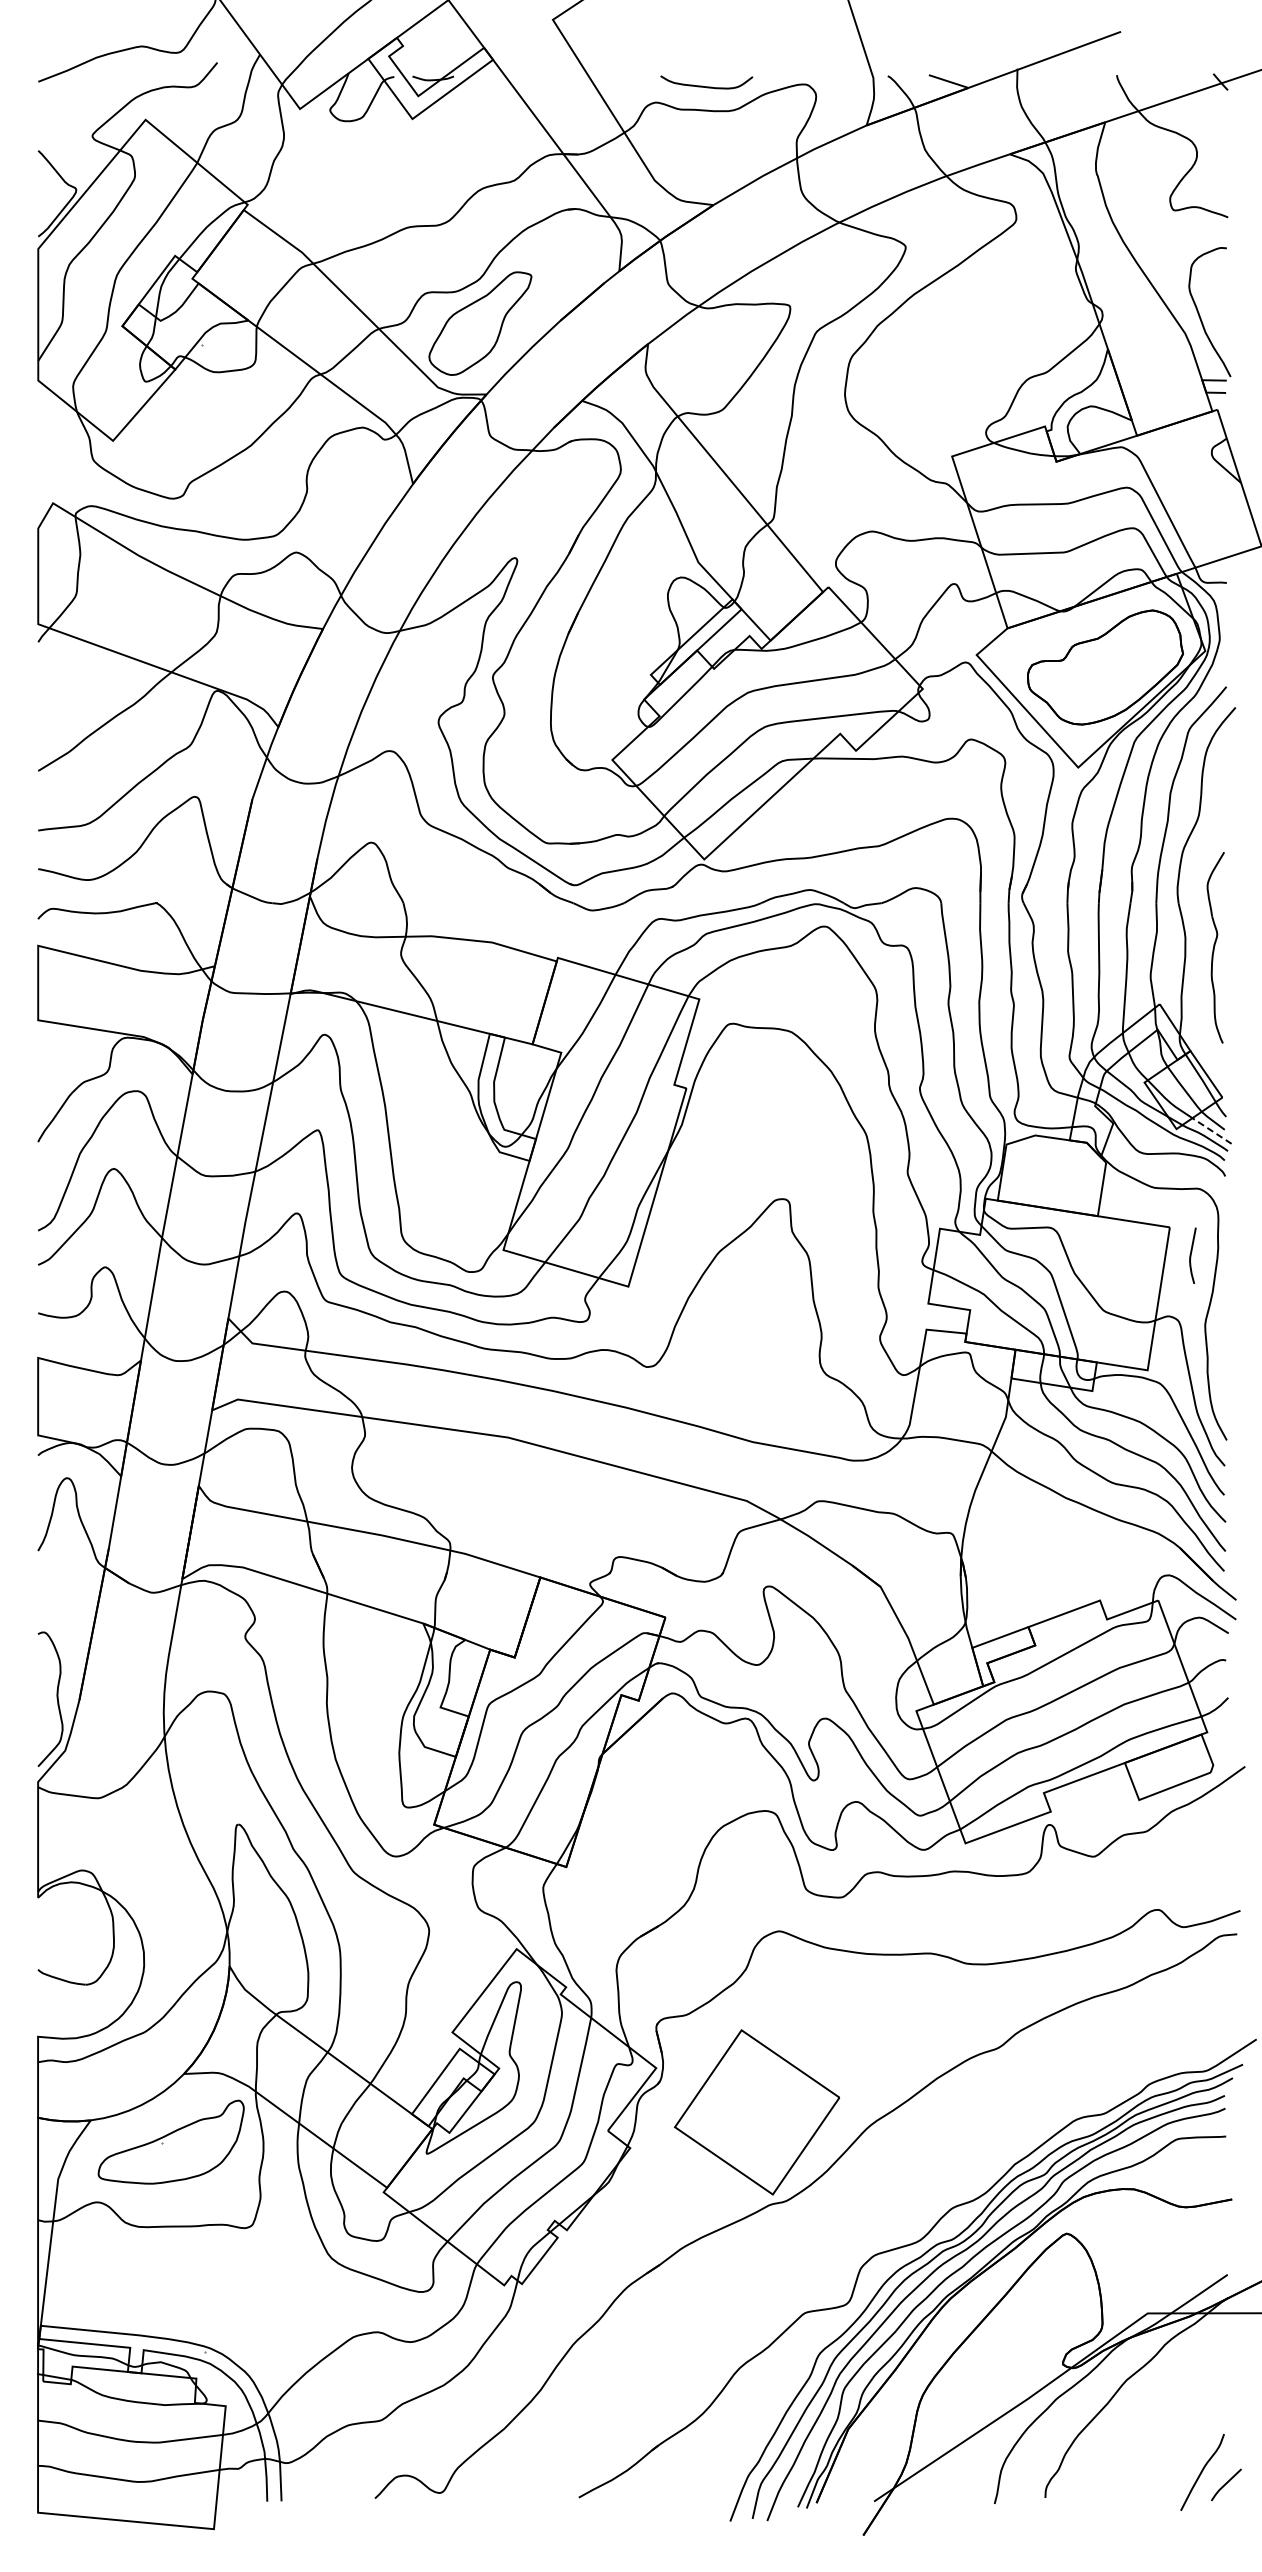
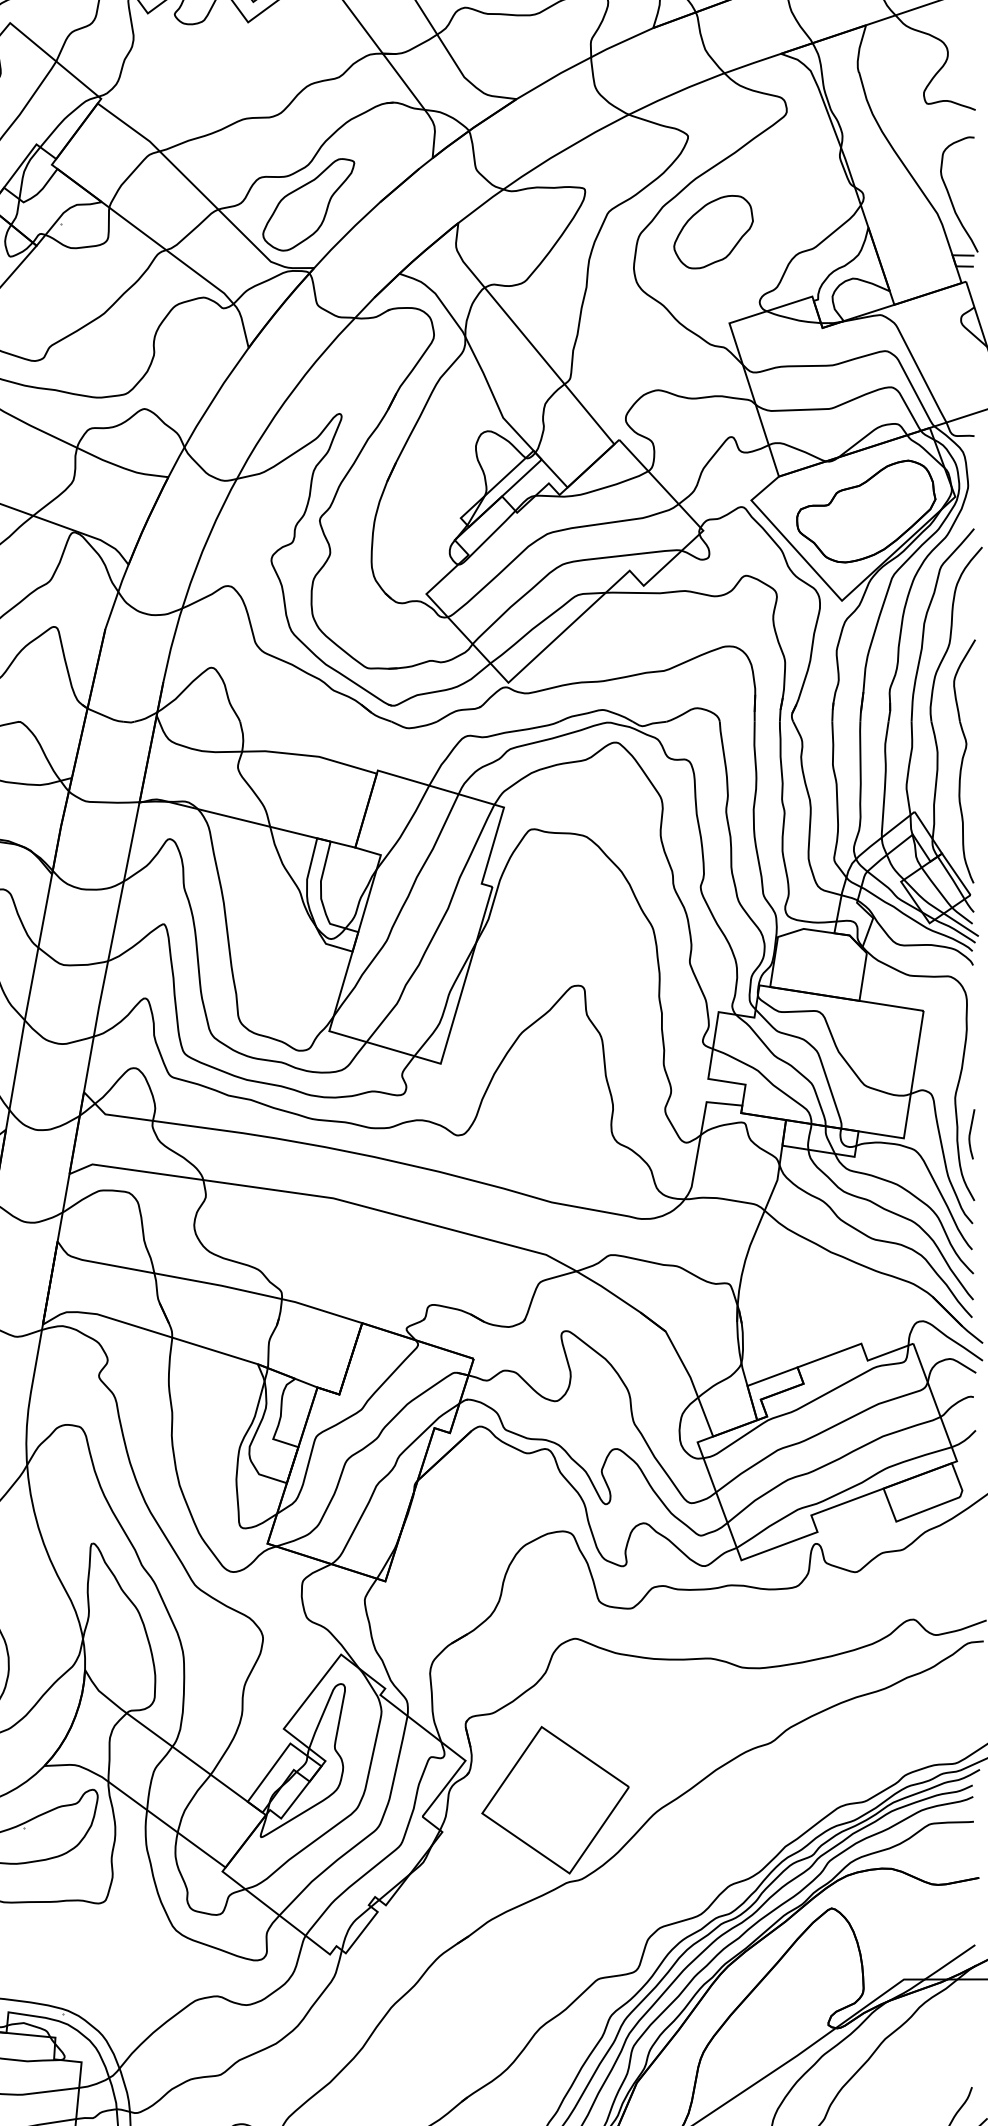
part: (934, 353) -> (713, 231), added
part: (1215, 947) -> (964, 761), size x1.43
line: (1211, 1130) -> (960, 924), dashed -> solid
curve: (1191, 1255) -> (970, 1134), moved

